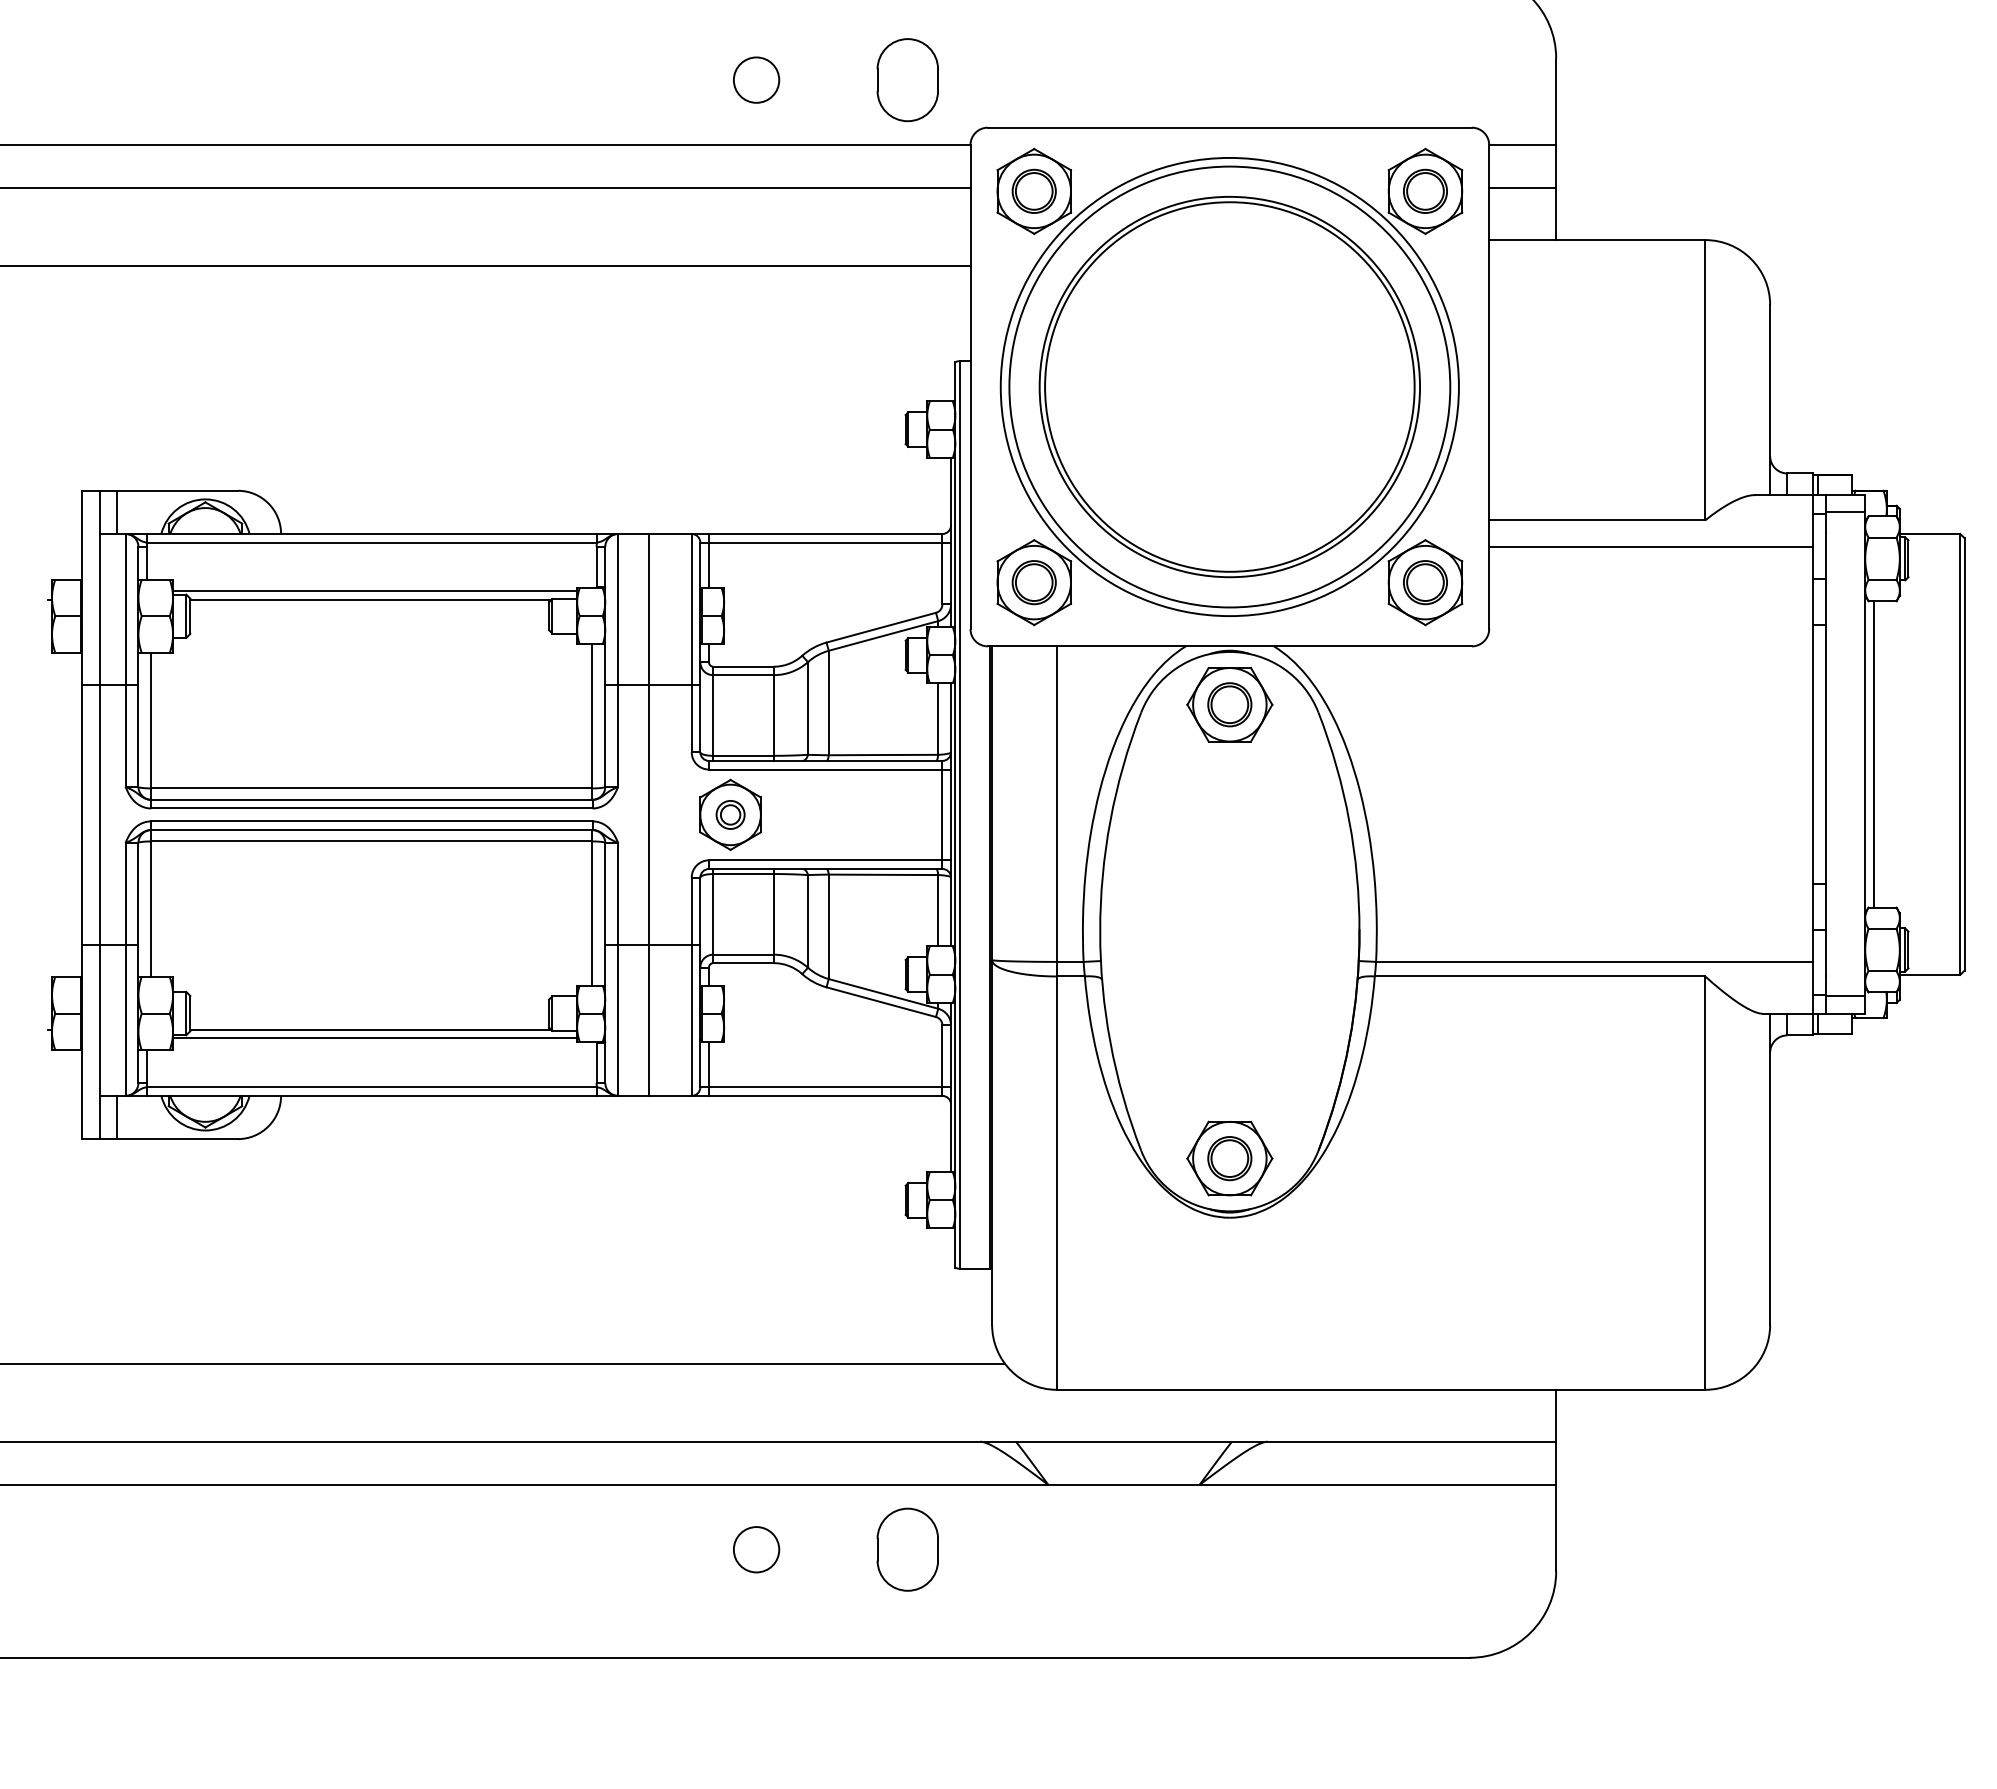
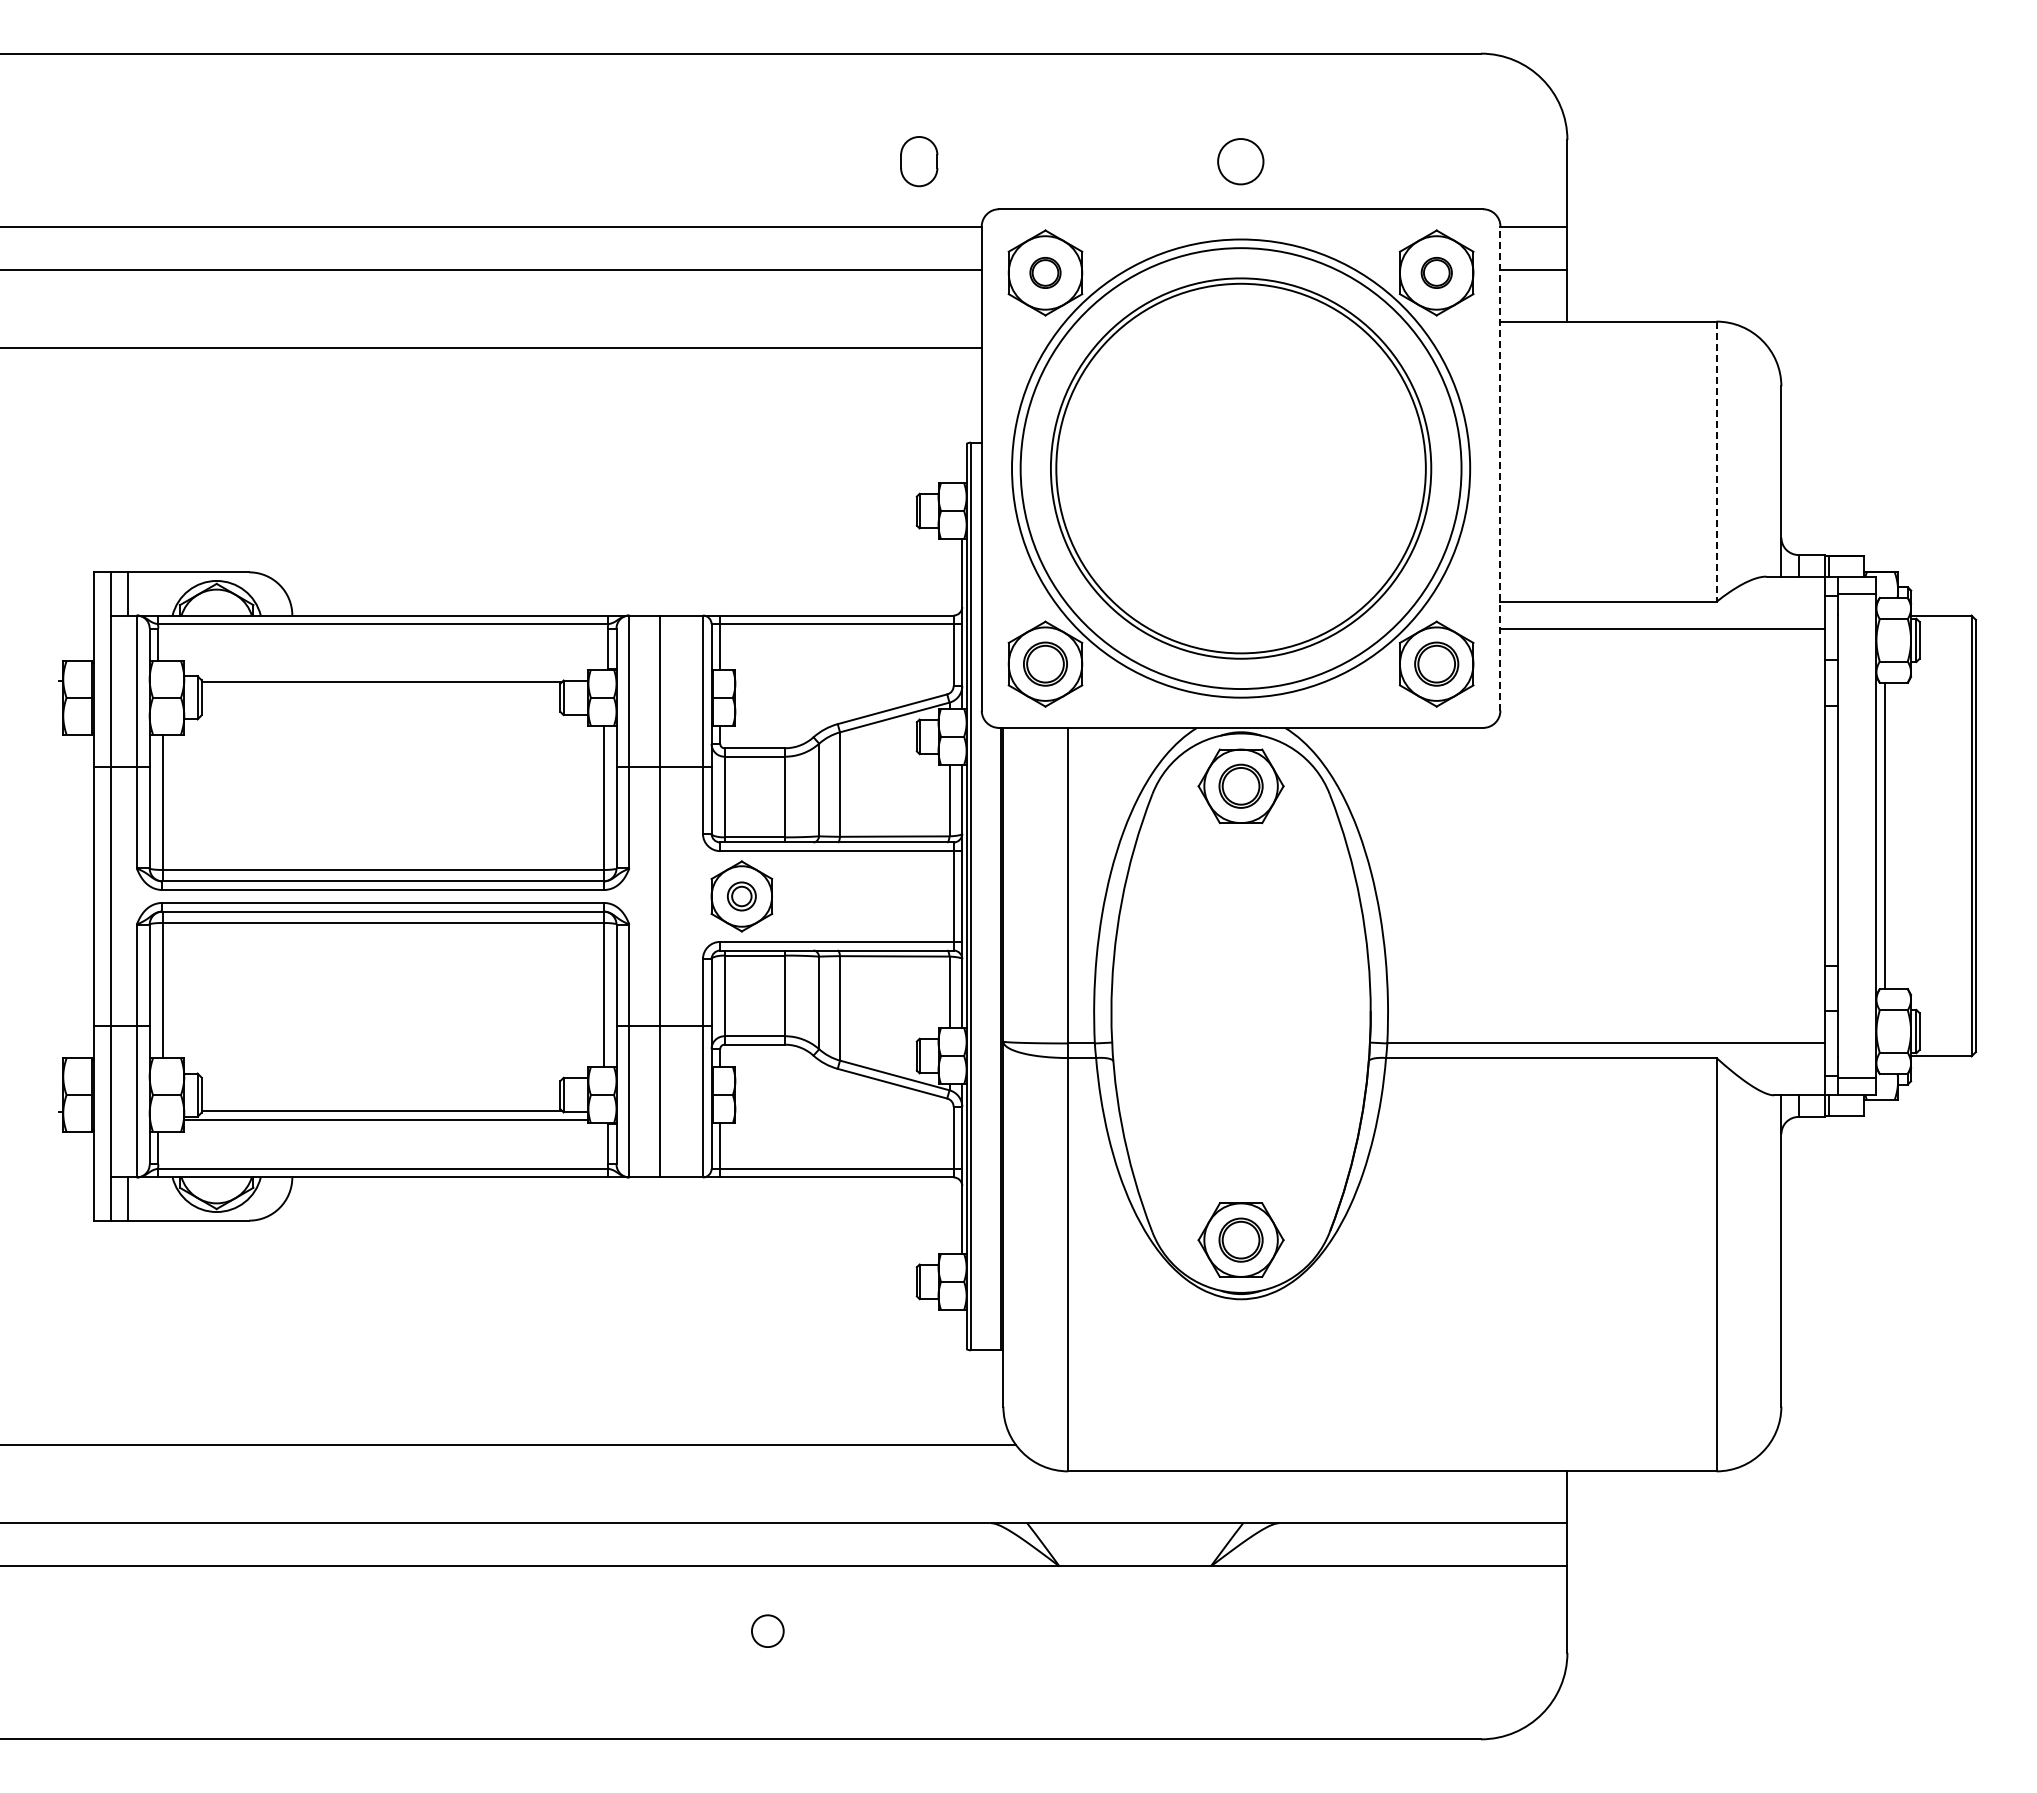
circle: (756, 79) -> (1240, 161), moved
part: (908, 79) -> (919, 161), size x0.6
part: (1034, 190) -> (1045, 272), size x0.7
part: (1425, 190) -> (1436, 272), size x0.7
line: (1705, 380) -> (1716, 462), solid -> dashed
line: (1489, 386) -> (1500, 468), solid -> dashed
line: (375, 591) -> (386, 673), removed
circle: (756, 1548) -> (767, 1630), size x0.7
part: (908, 1549) -> (919, 1631), removed

